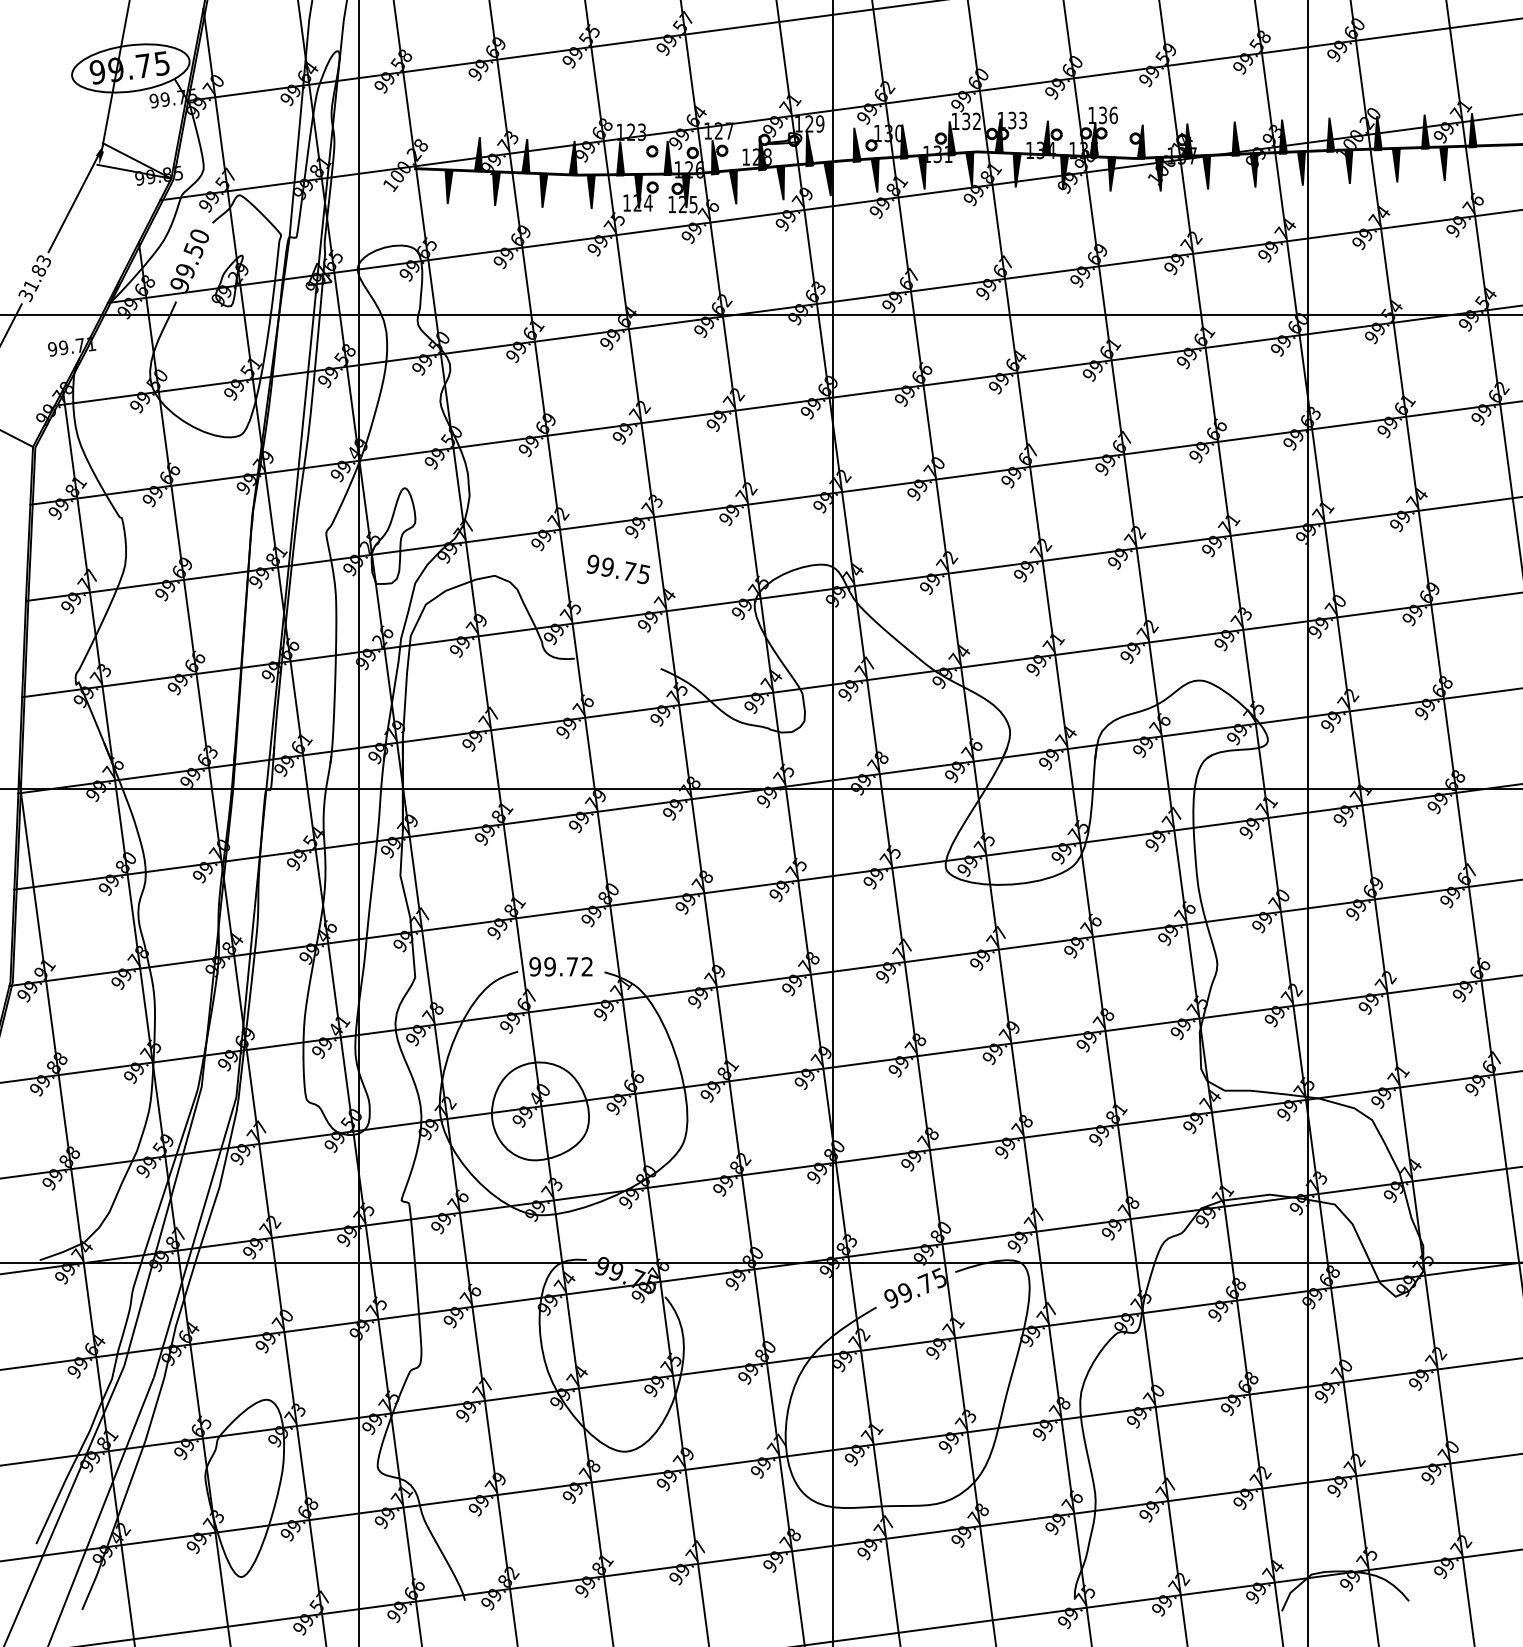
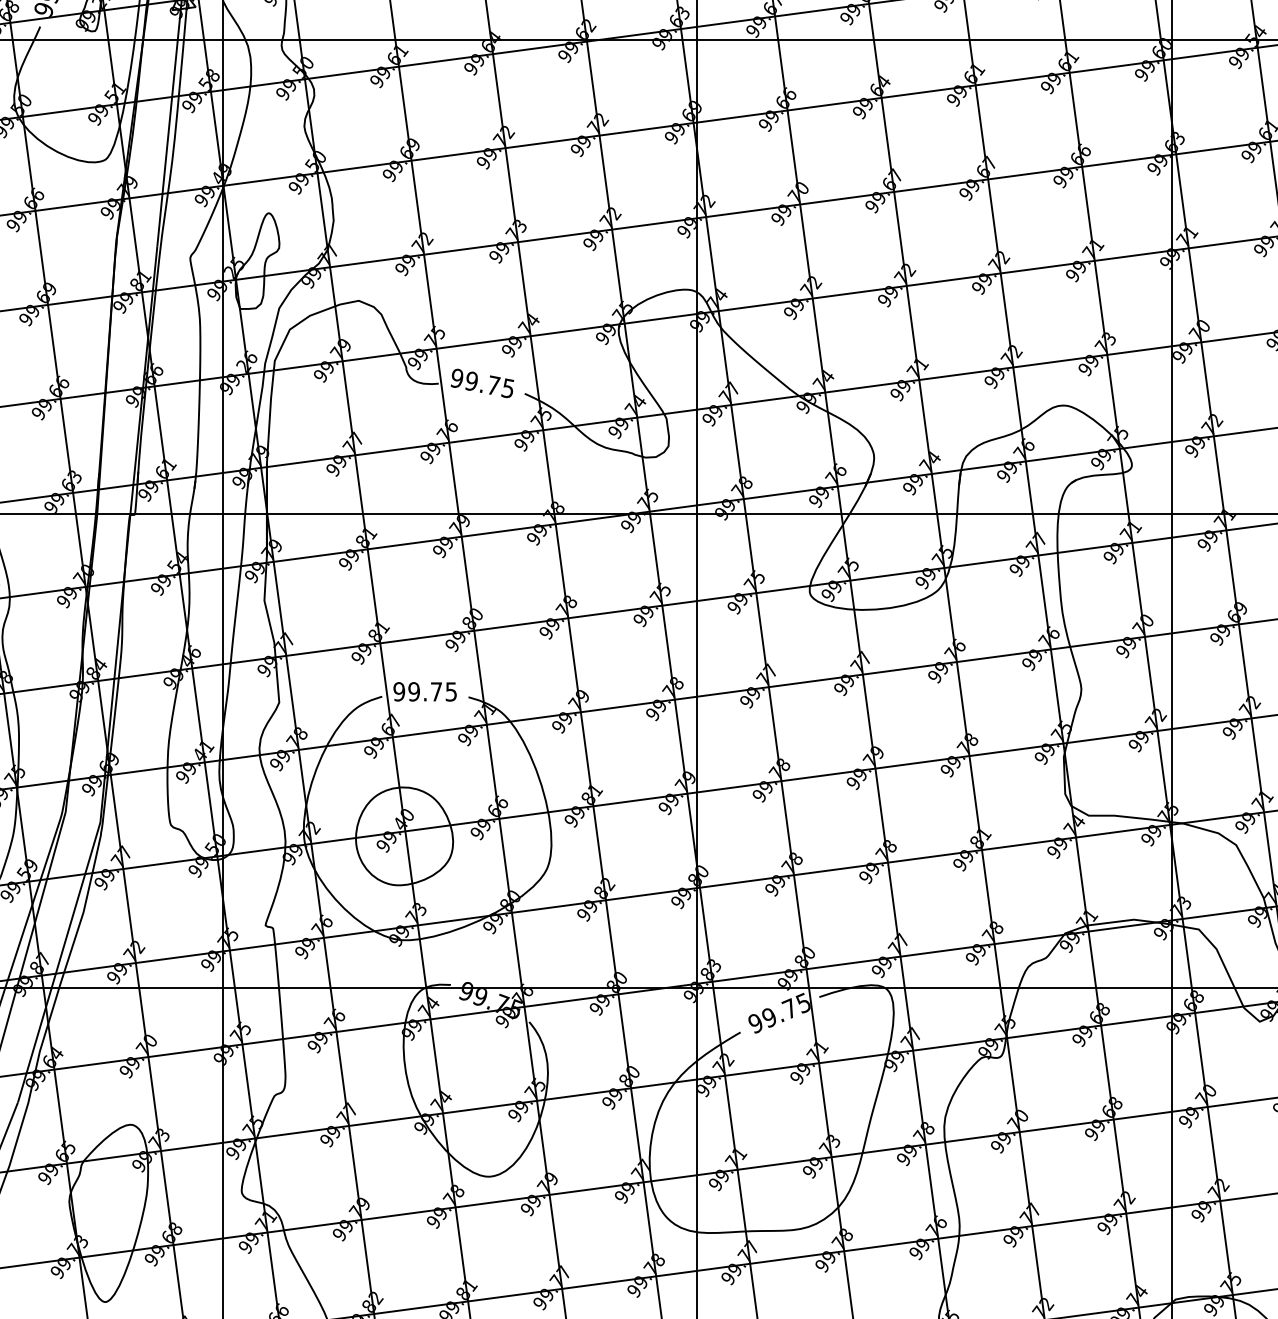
text: (617, 569) -> (481, 383), moved
text: (586, 966) -> (450, 691), 99.72 -> 99.75

